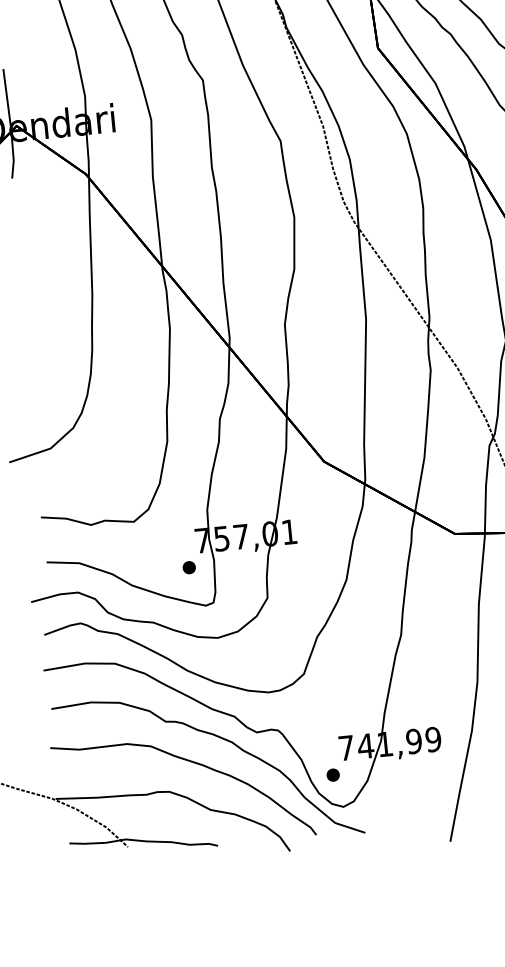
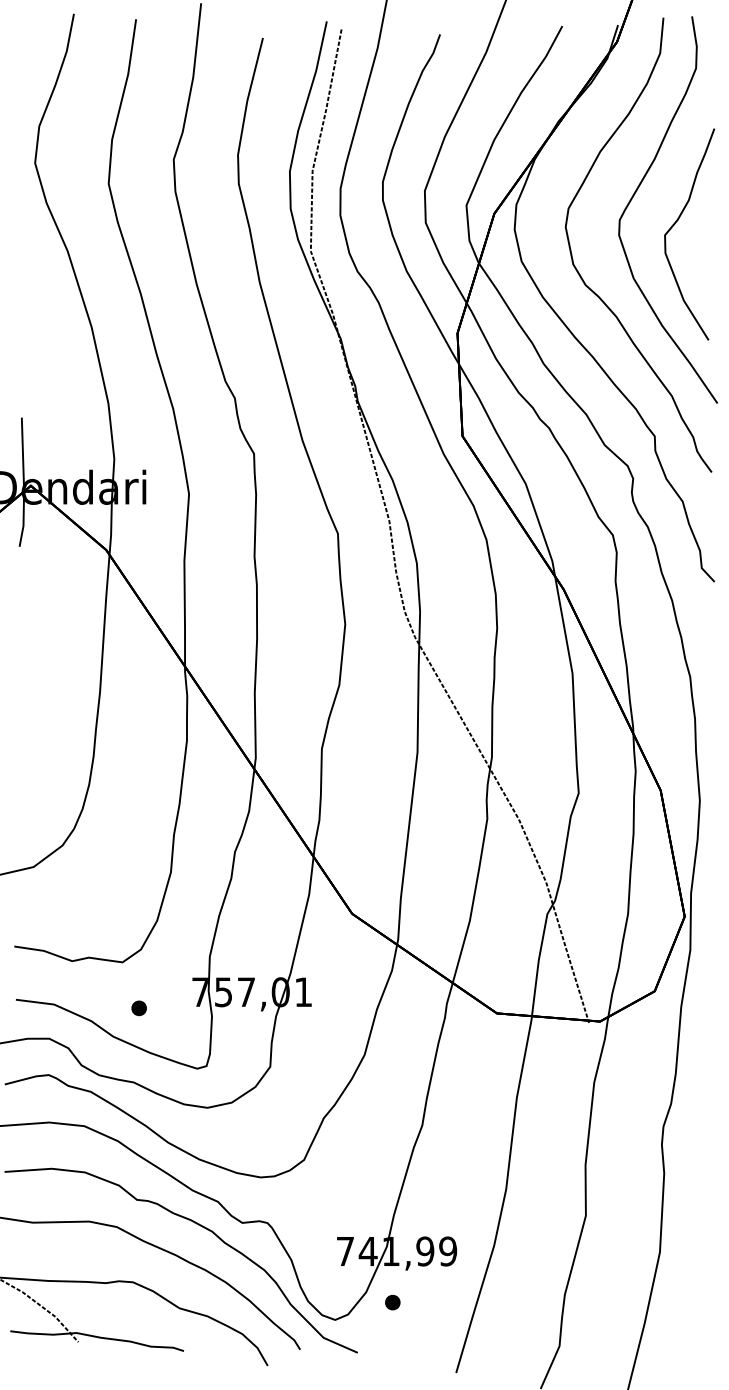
part: (188, 567) -> (138, 1008), moved
part: (332, 775) -> (392, 1302), moved

